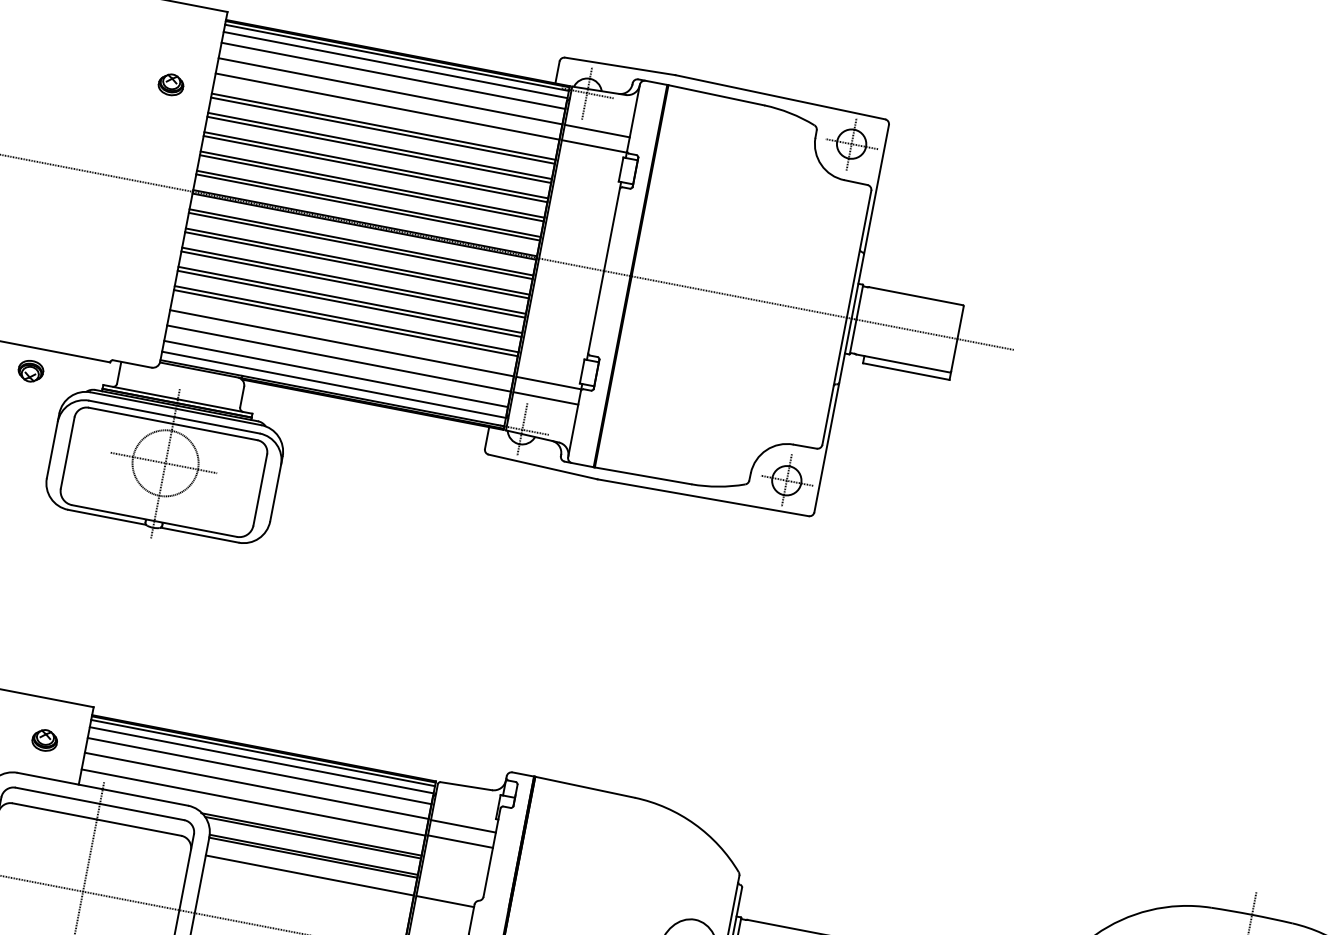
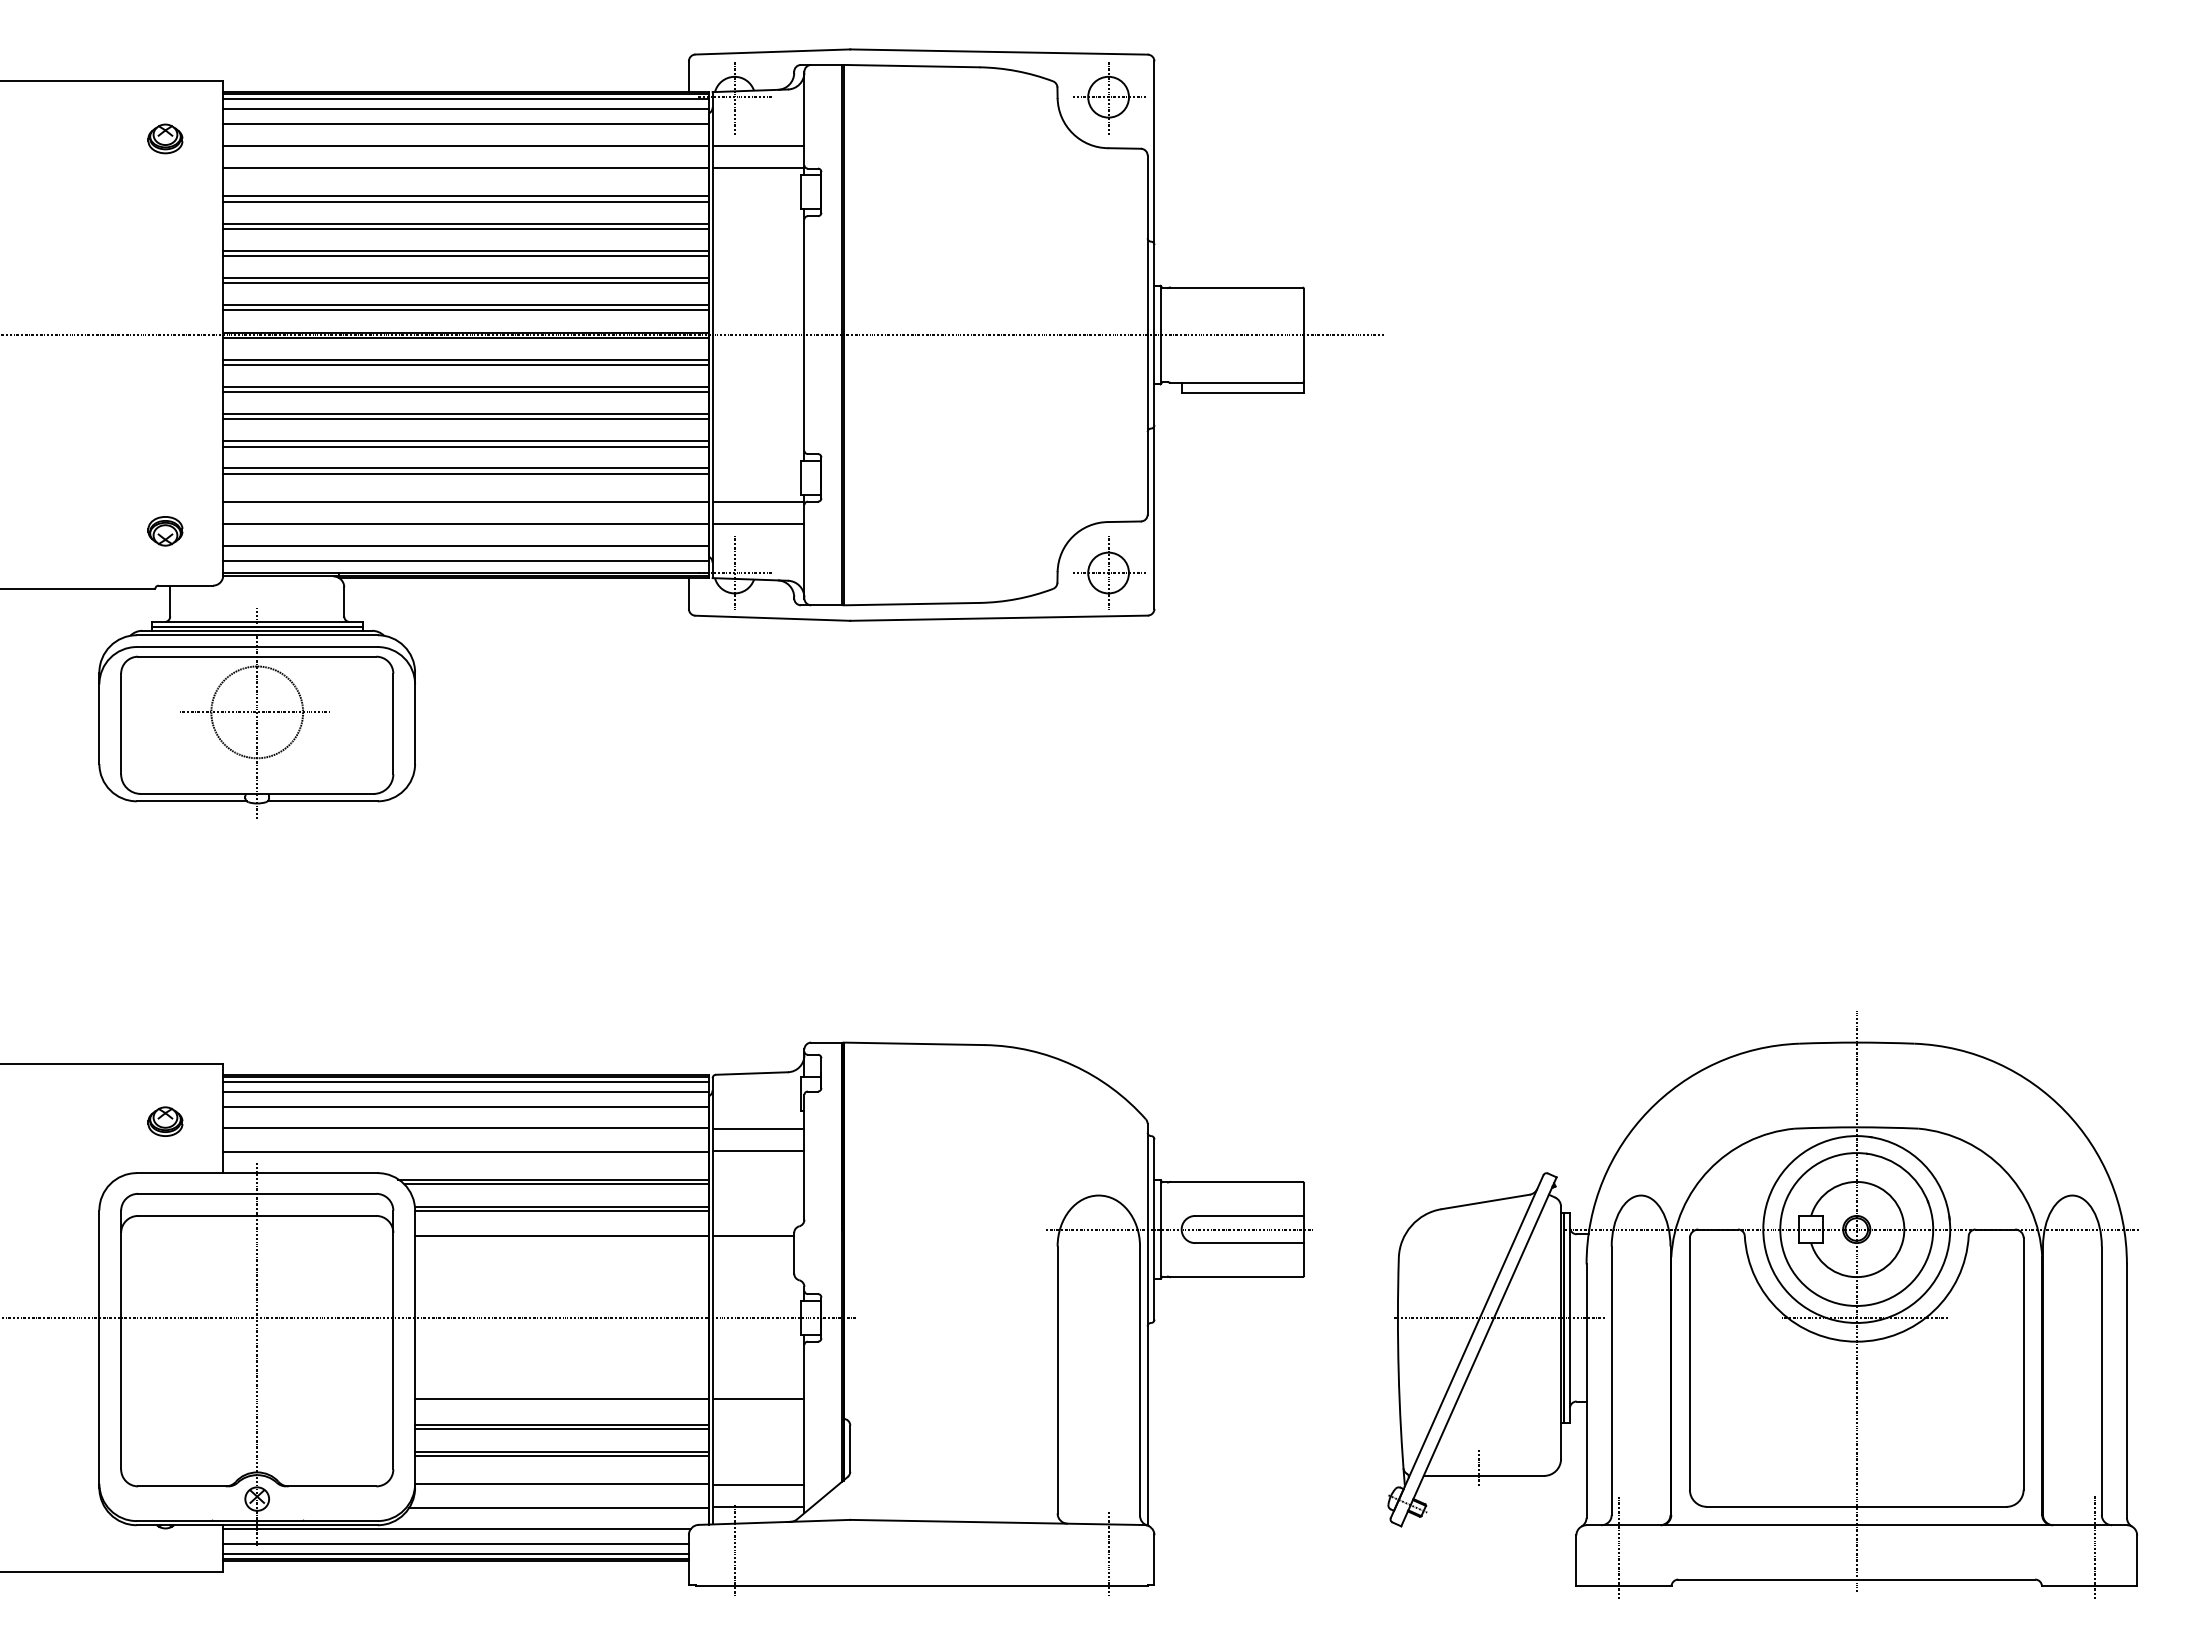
part: (171, 84) -> (165, 138), moved
part: (30, 371) -> (165, 531), moved

